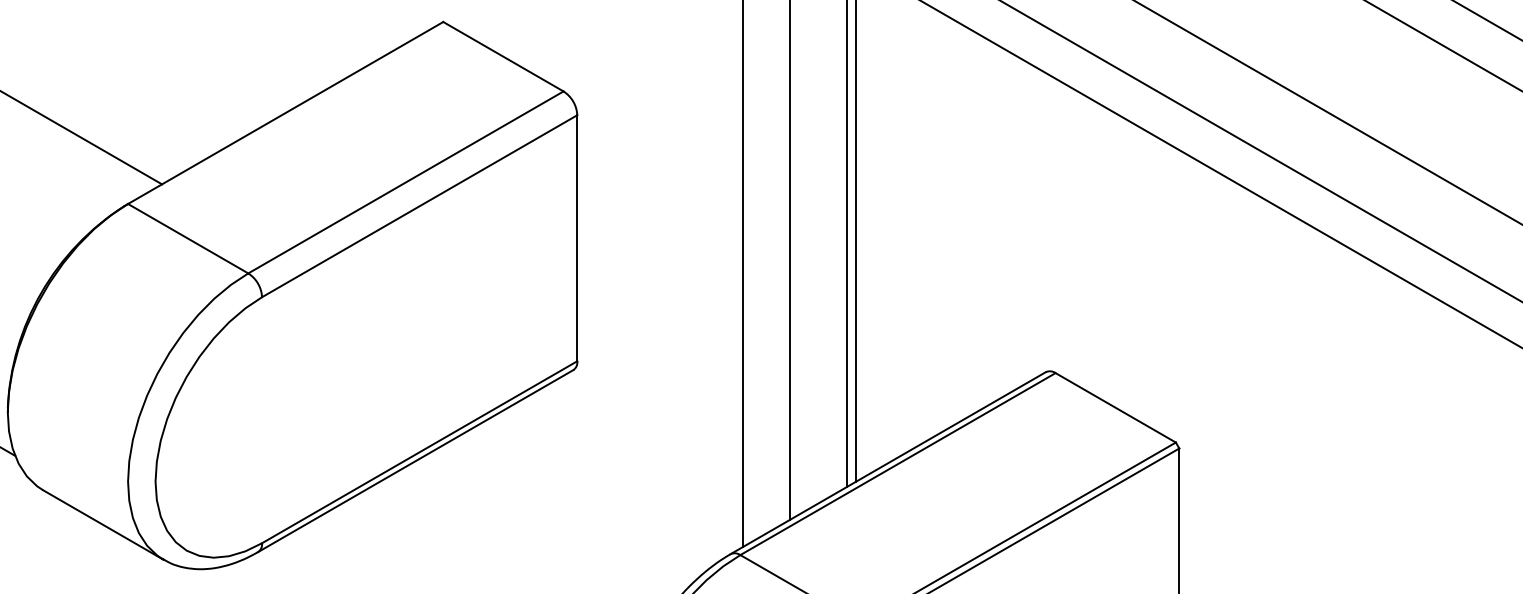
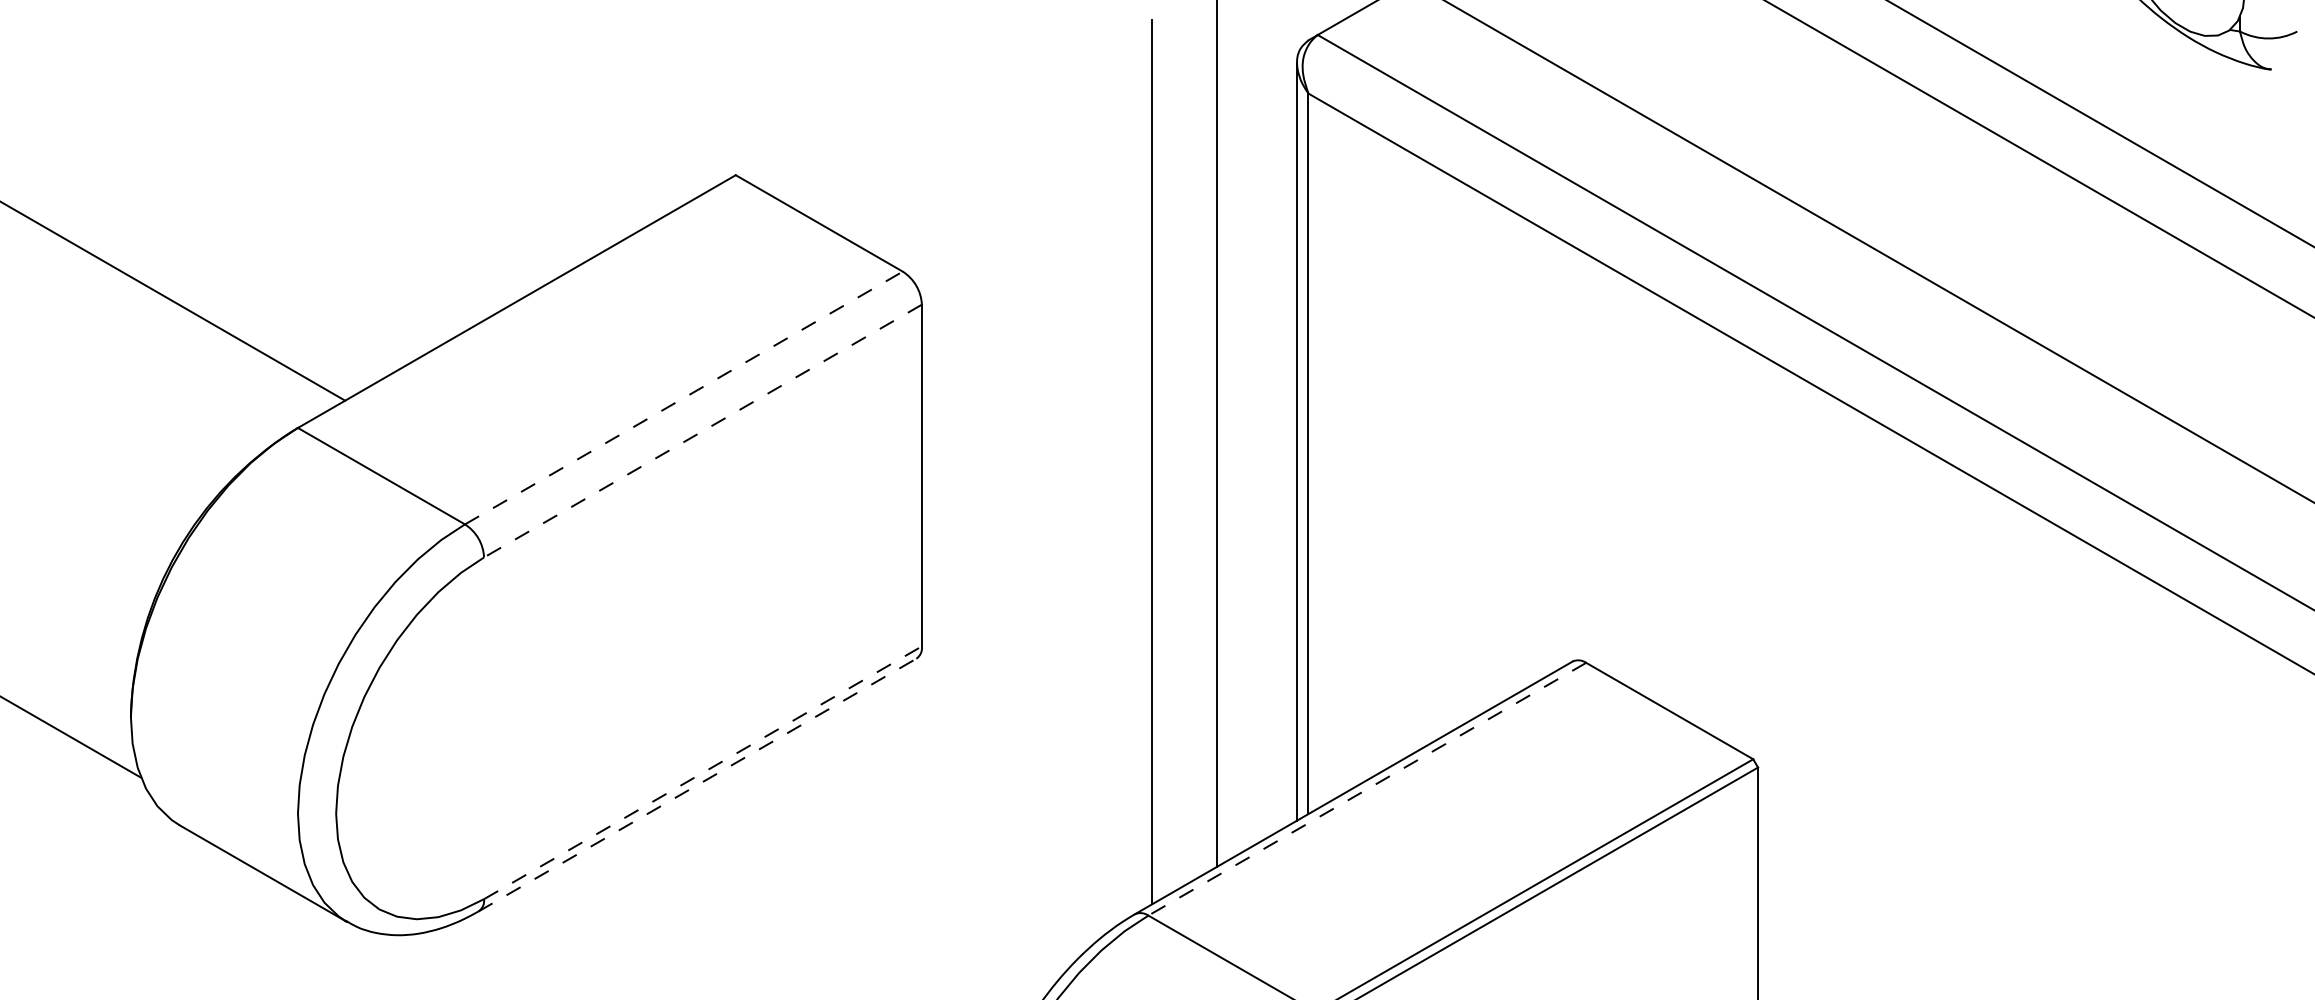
line: (405, 182) -> (683, 398), solid -> dashed
line: (420, 206) -> (703, 431), solid -> dashed
line: (420, 452) -> (703, 772), solid -> dashed
line: (415, 461) -> (697, 785), solid -> dashed
line: (898, 464) -> (1367, 789), solid -> dashed

